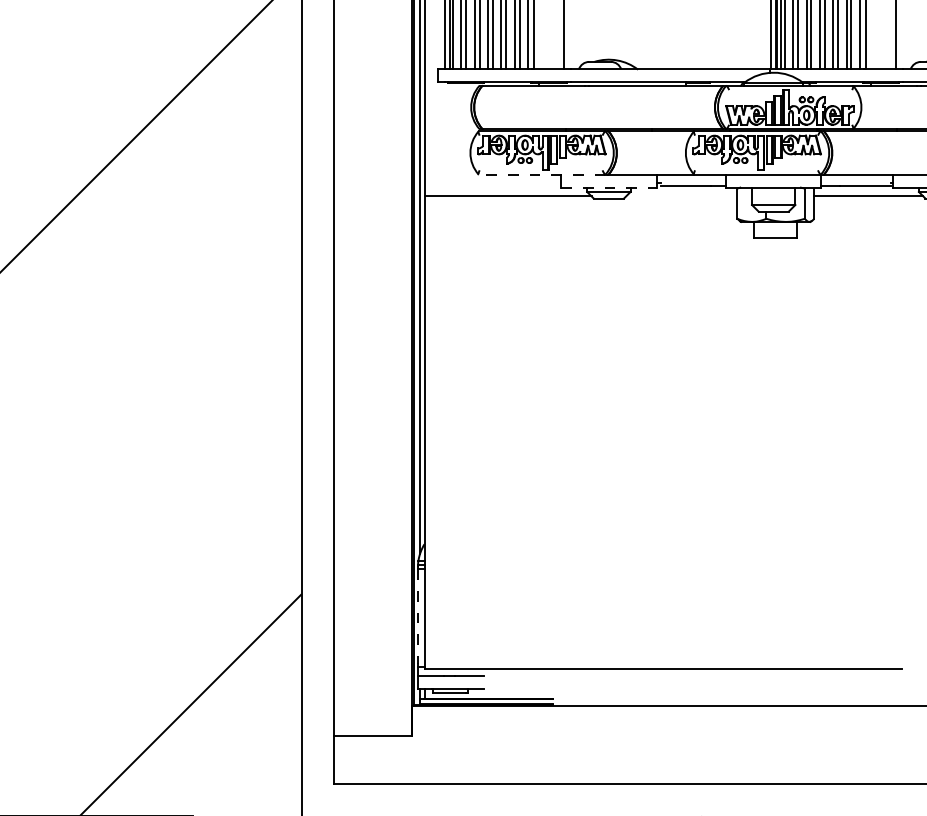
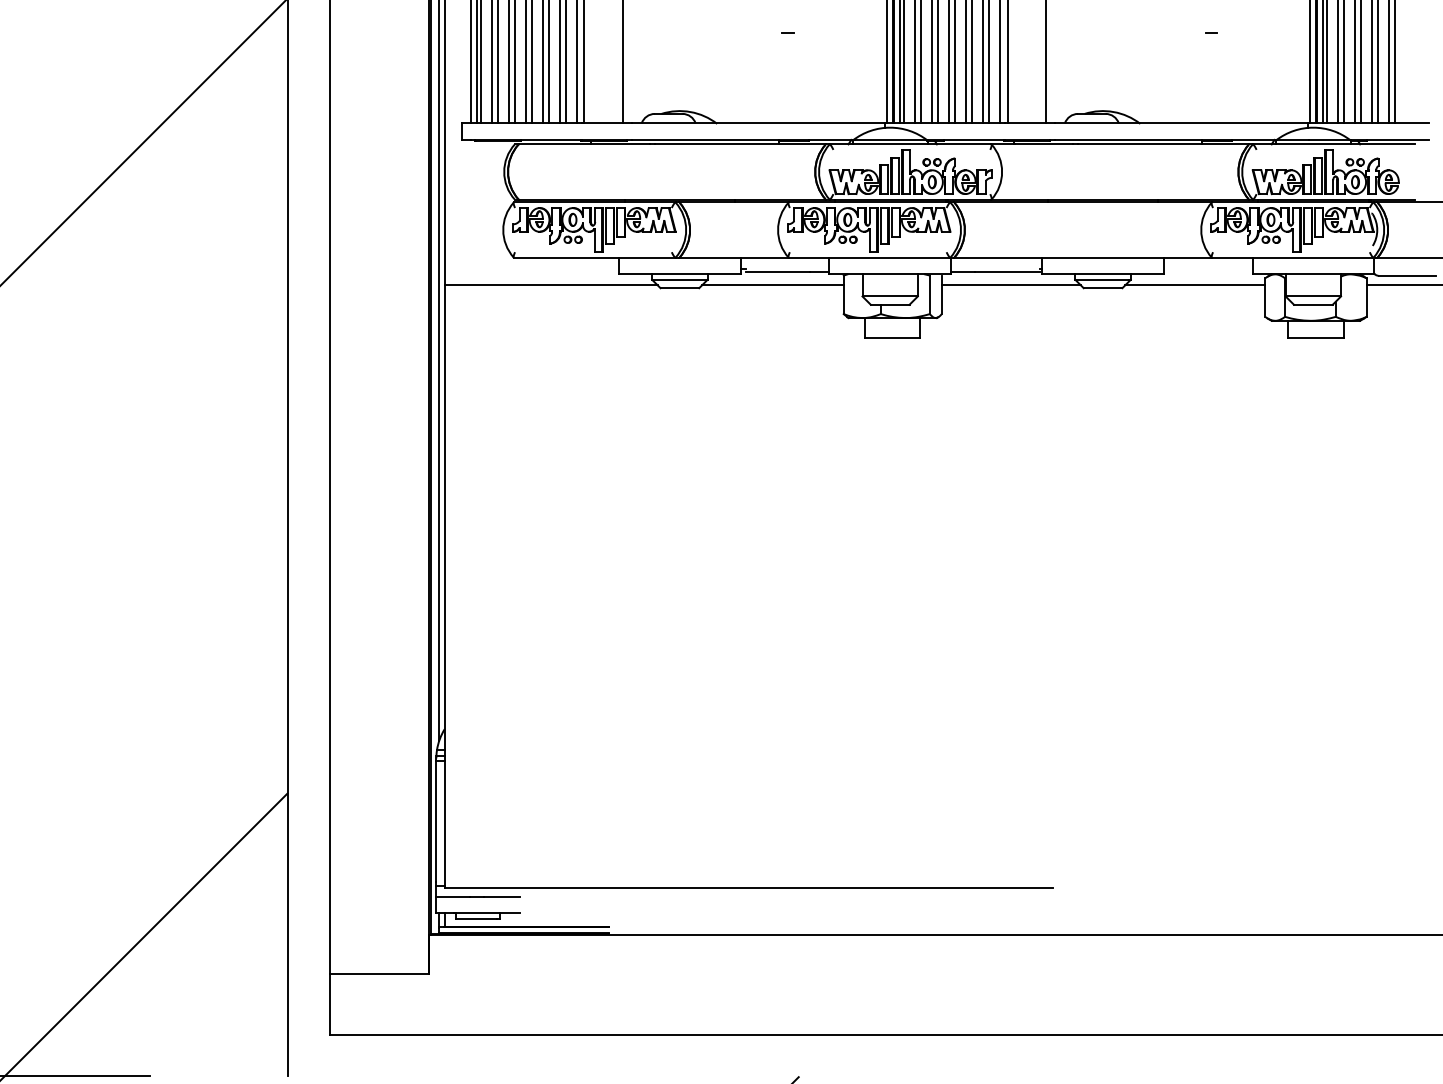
line: (541, 174) -> (594, 257), dashed -> solid
line: (608, 187) -> (679, 274), dashed -> solid
line: (681, 196) -> (772, 285), added
line: (418, 616) -> (436, 821), dashed -> solid

